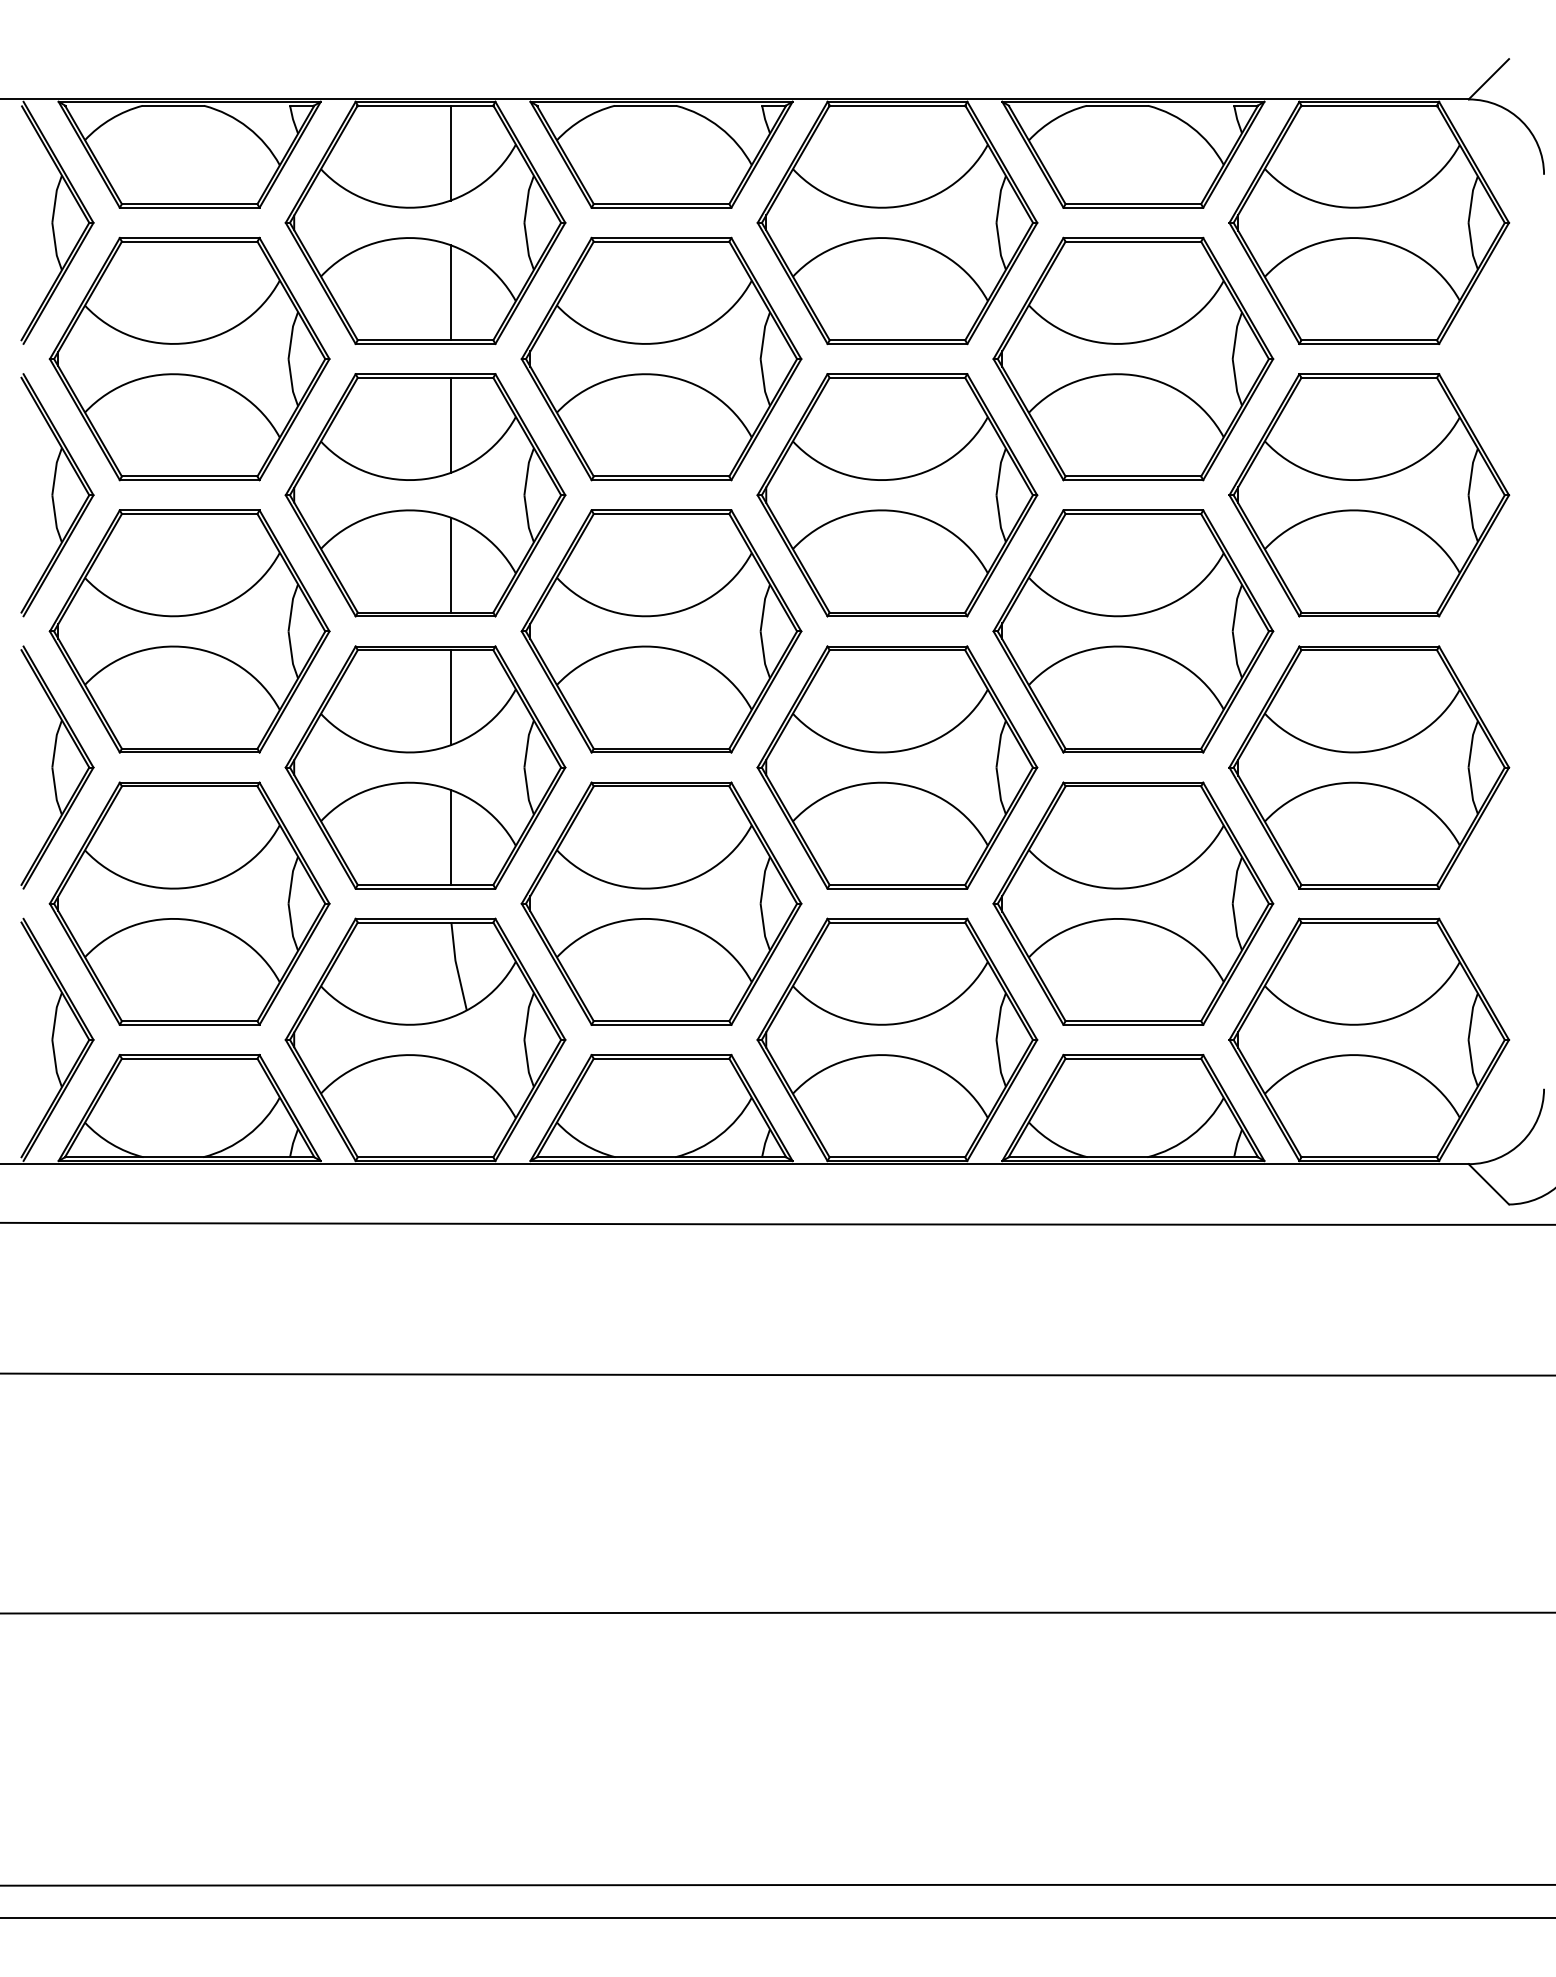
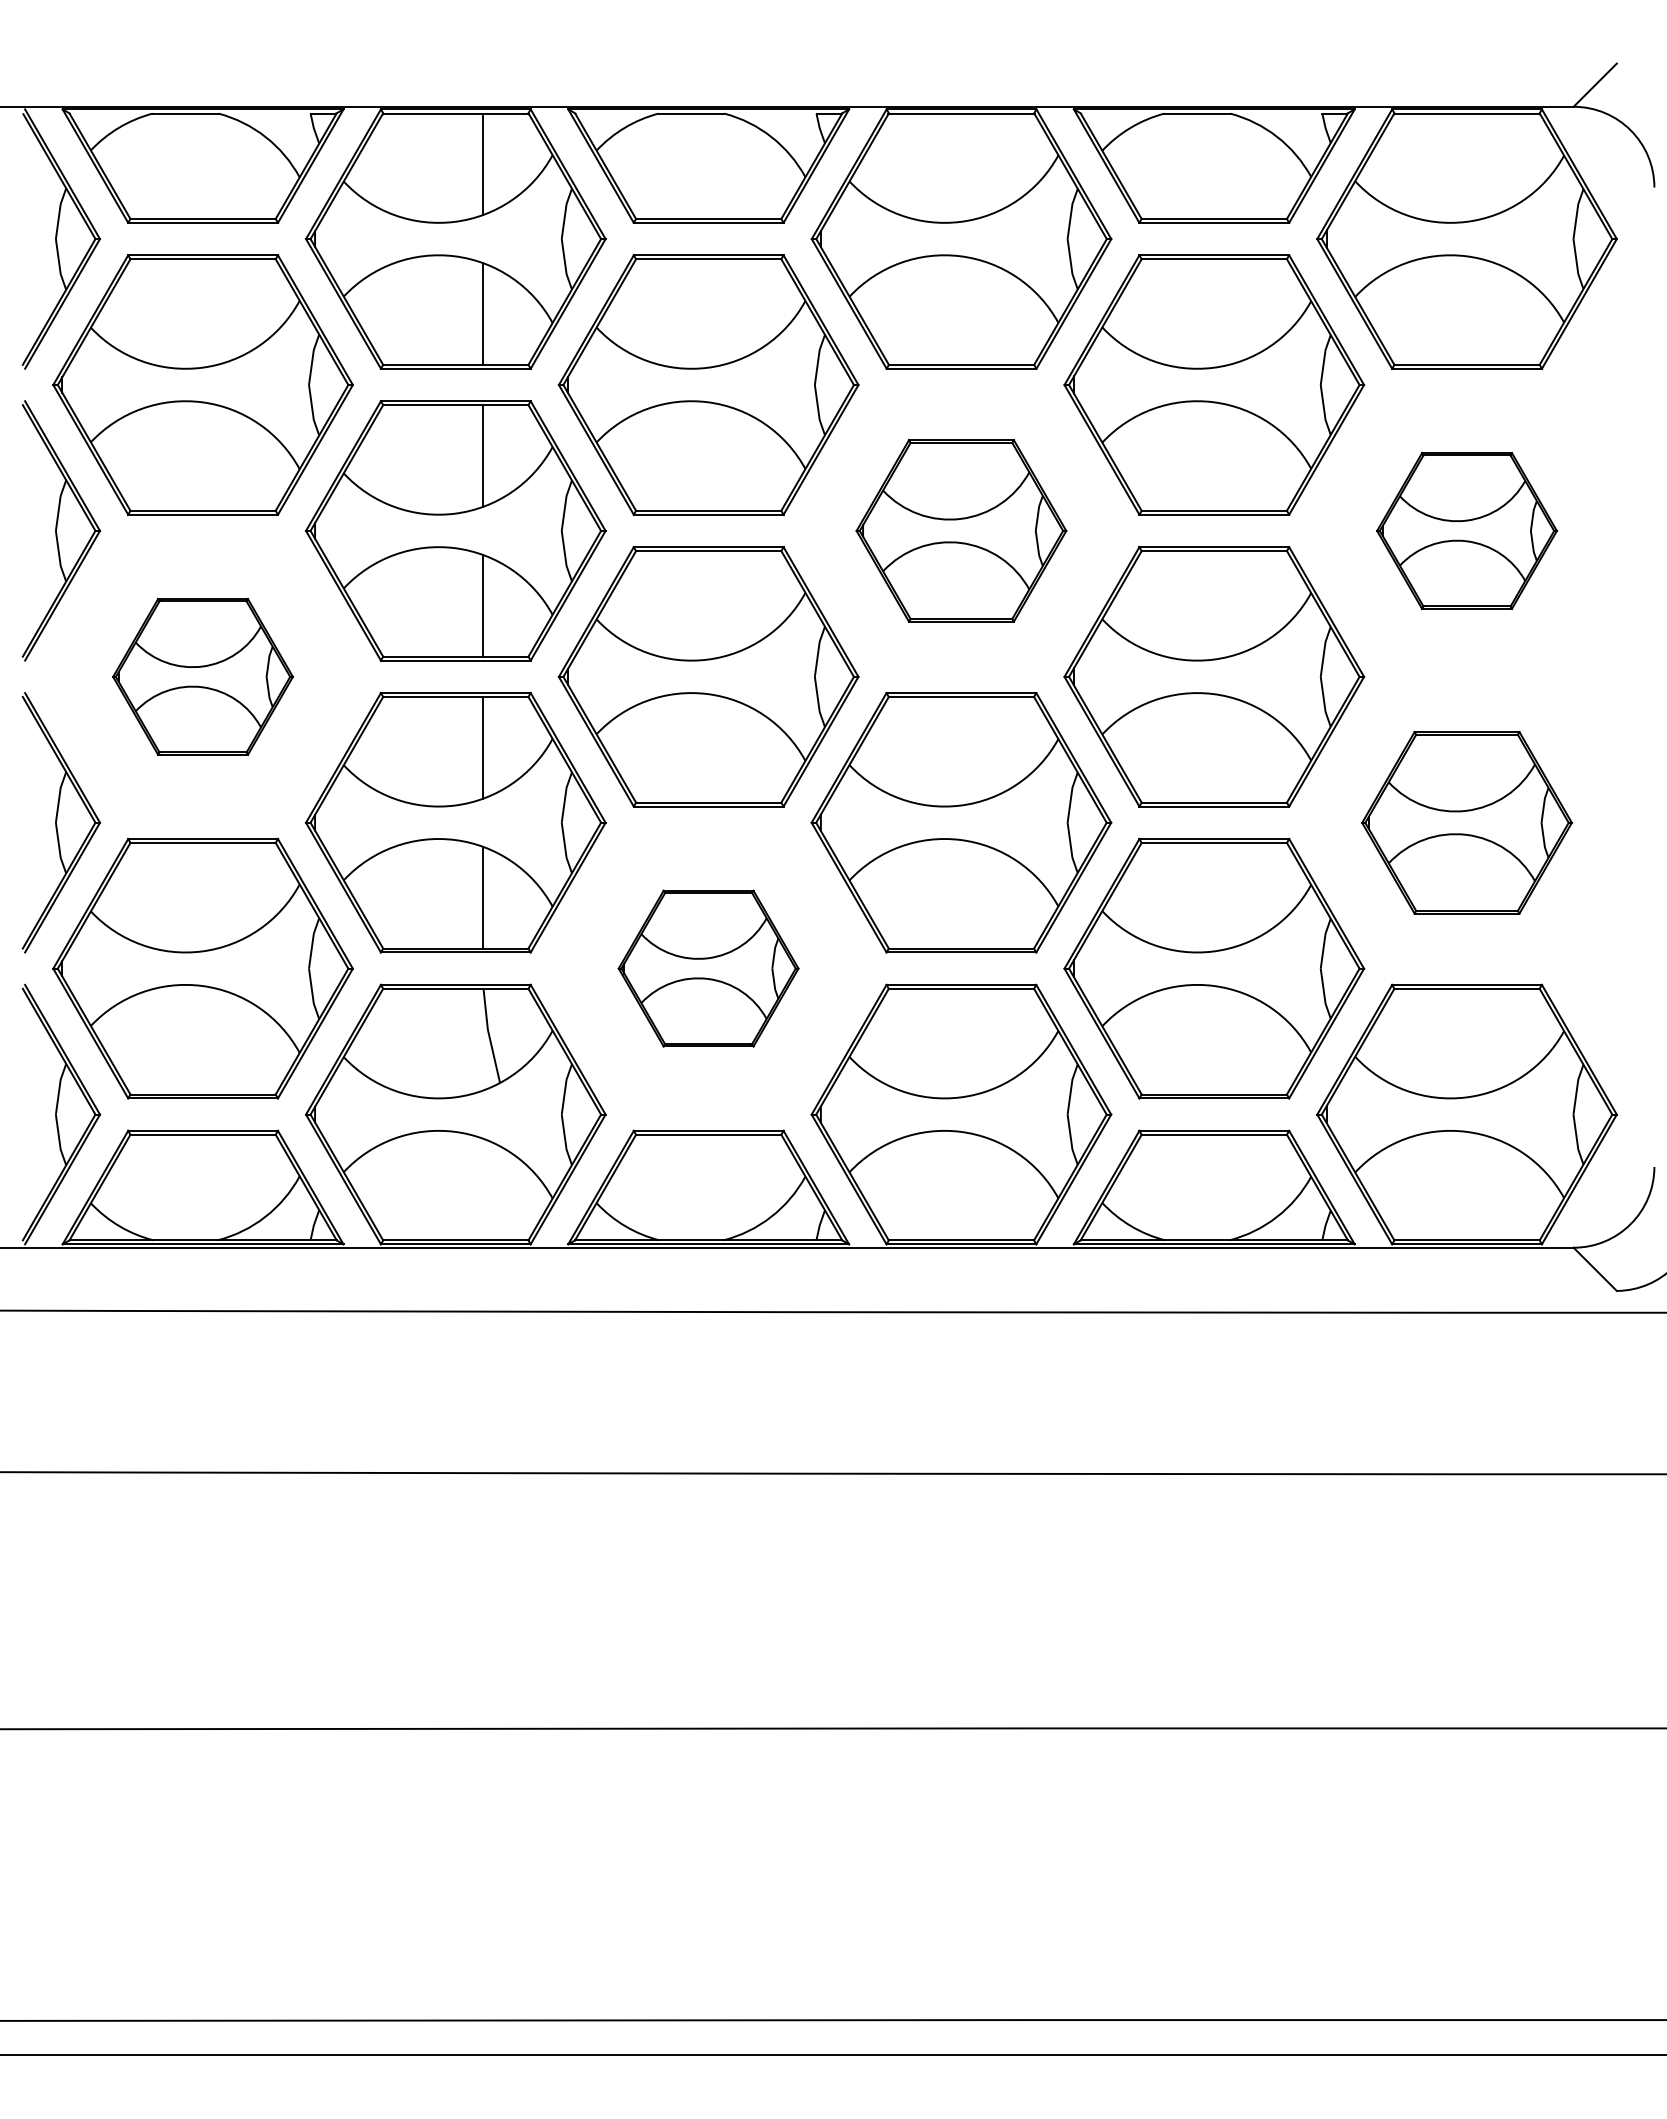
part: (897, 494) -> (961, 530), size x0.7
part: (1368, 494) -> (1466, 530), size x0.6
part: (189, 631) -> (202, 676), size x0.6
part: (1368, 767) -> (1466, 822), size x0.7
part: (661, 903) -> (708, 968), size x0.6

